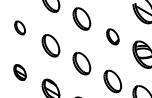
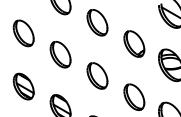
part: (19, 27) -> (23, 32), size x1.67
part: (112, 36) -> (134, 43), size x1.43
part: (19, 72) -> (23, 86), size x1.43

